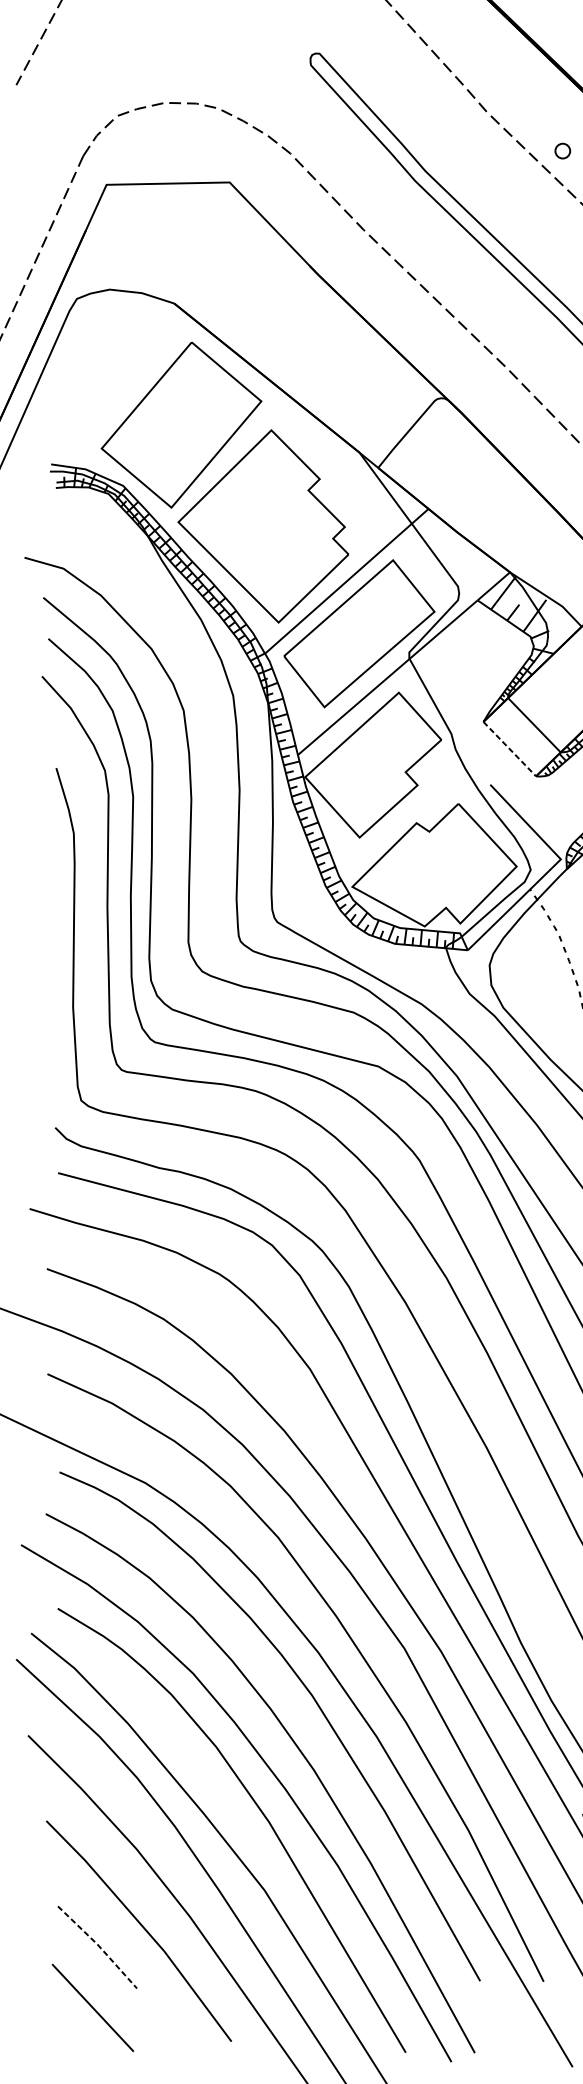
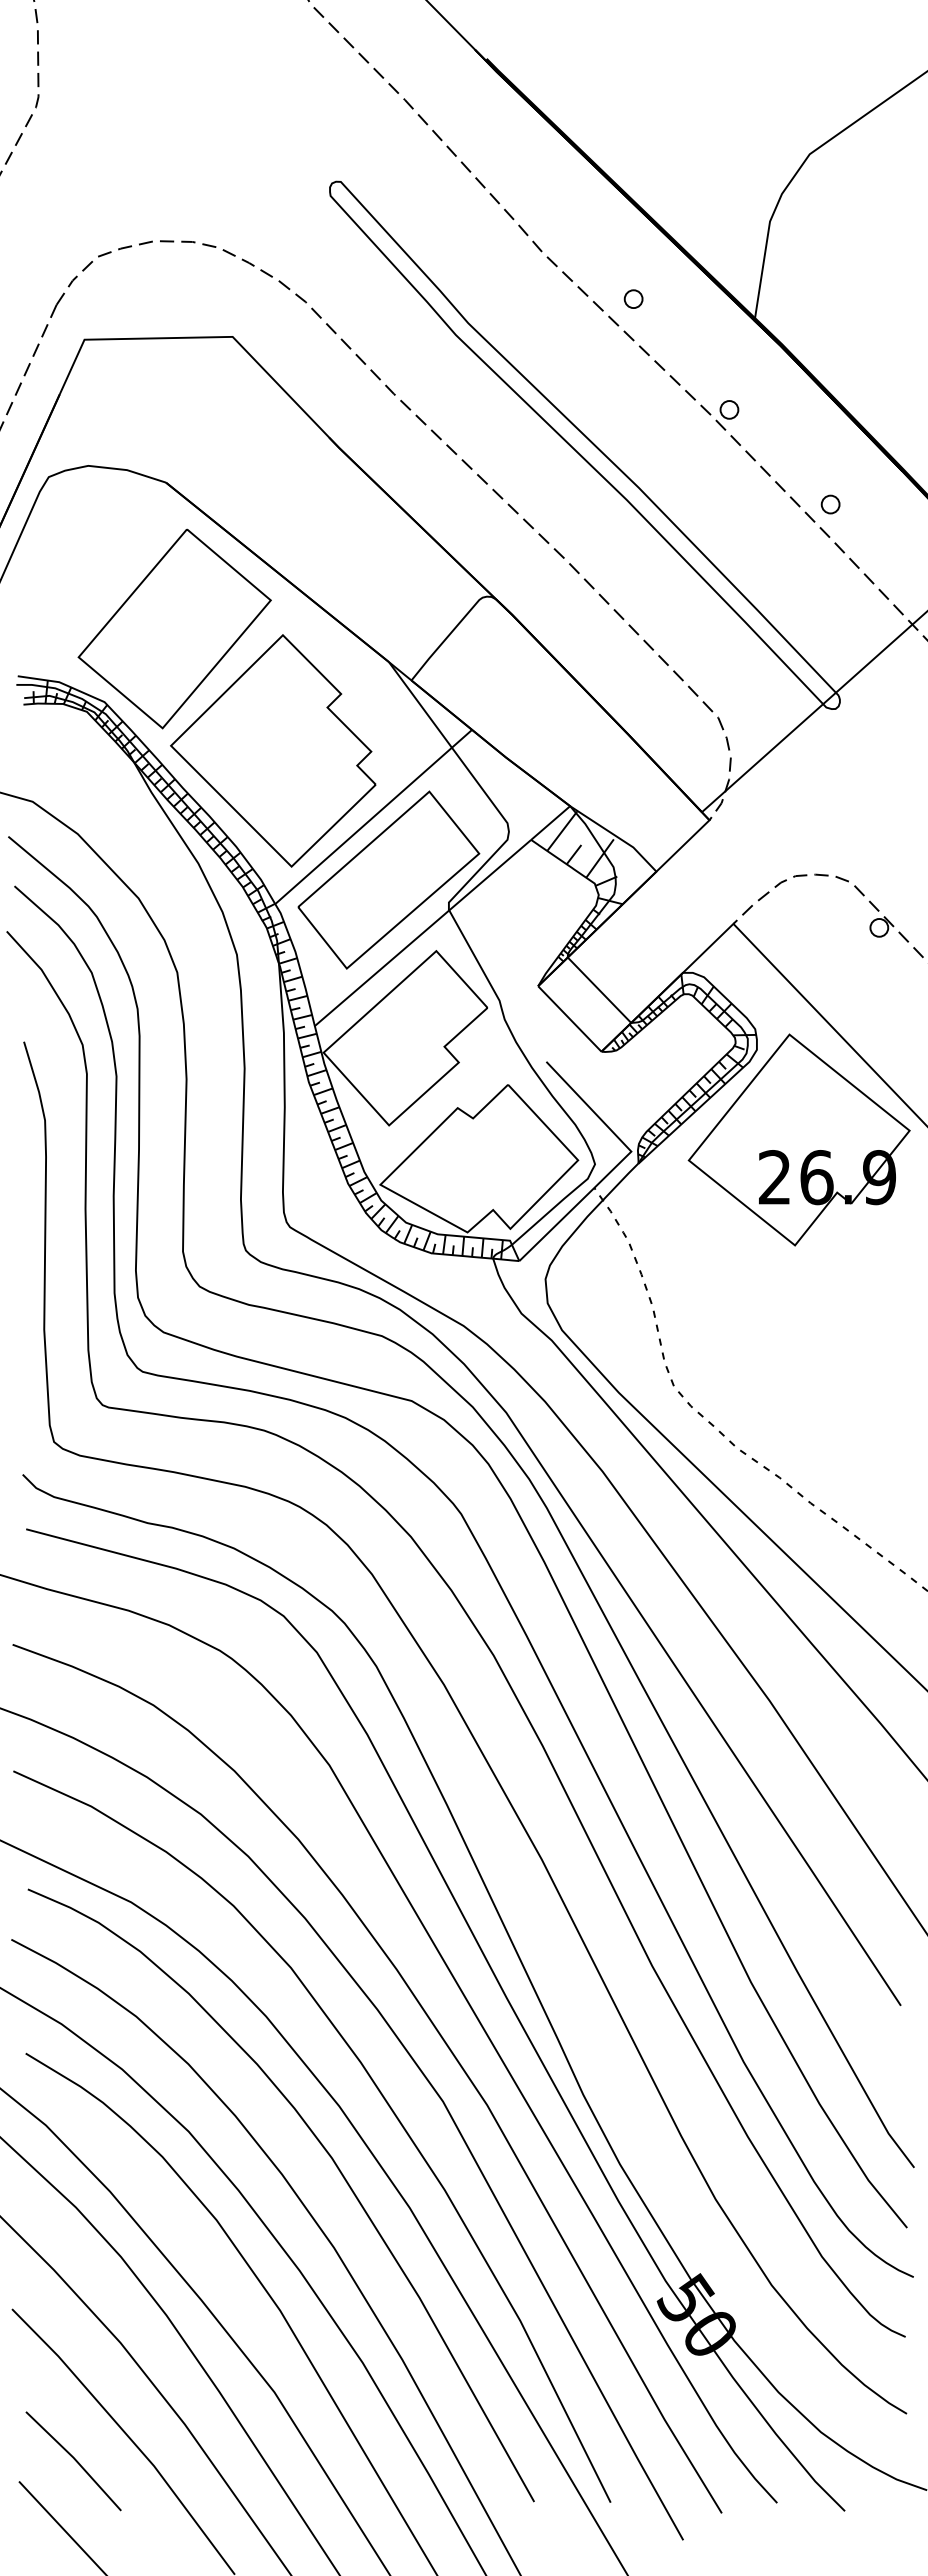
line: (509, 748) -> (569, 1018), dashed -> solid
line: (98, 1945) -> (74, 2459), dashed -> solid

